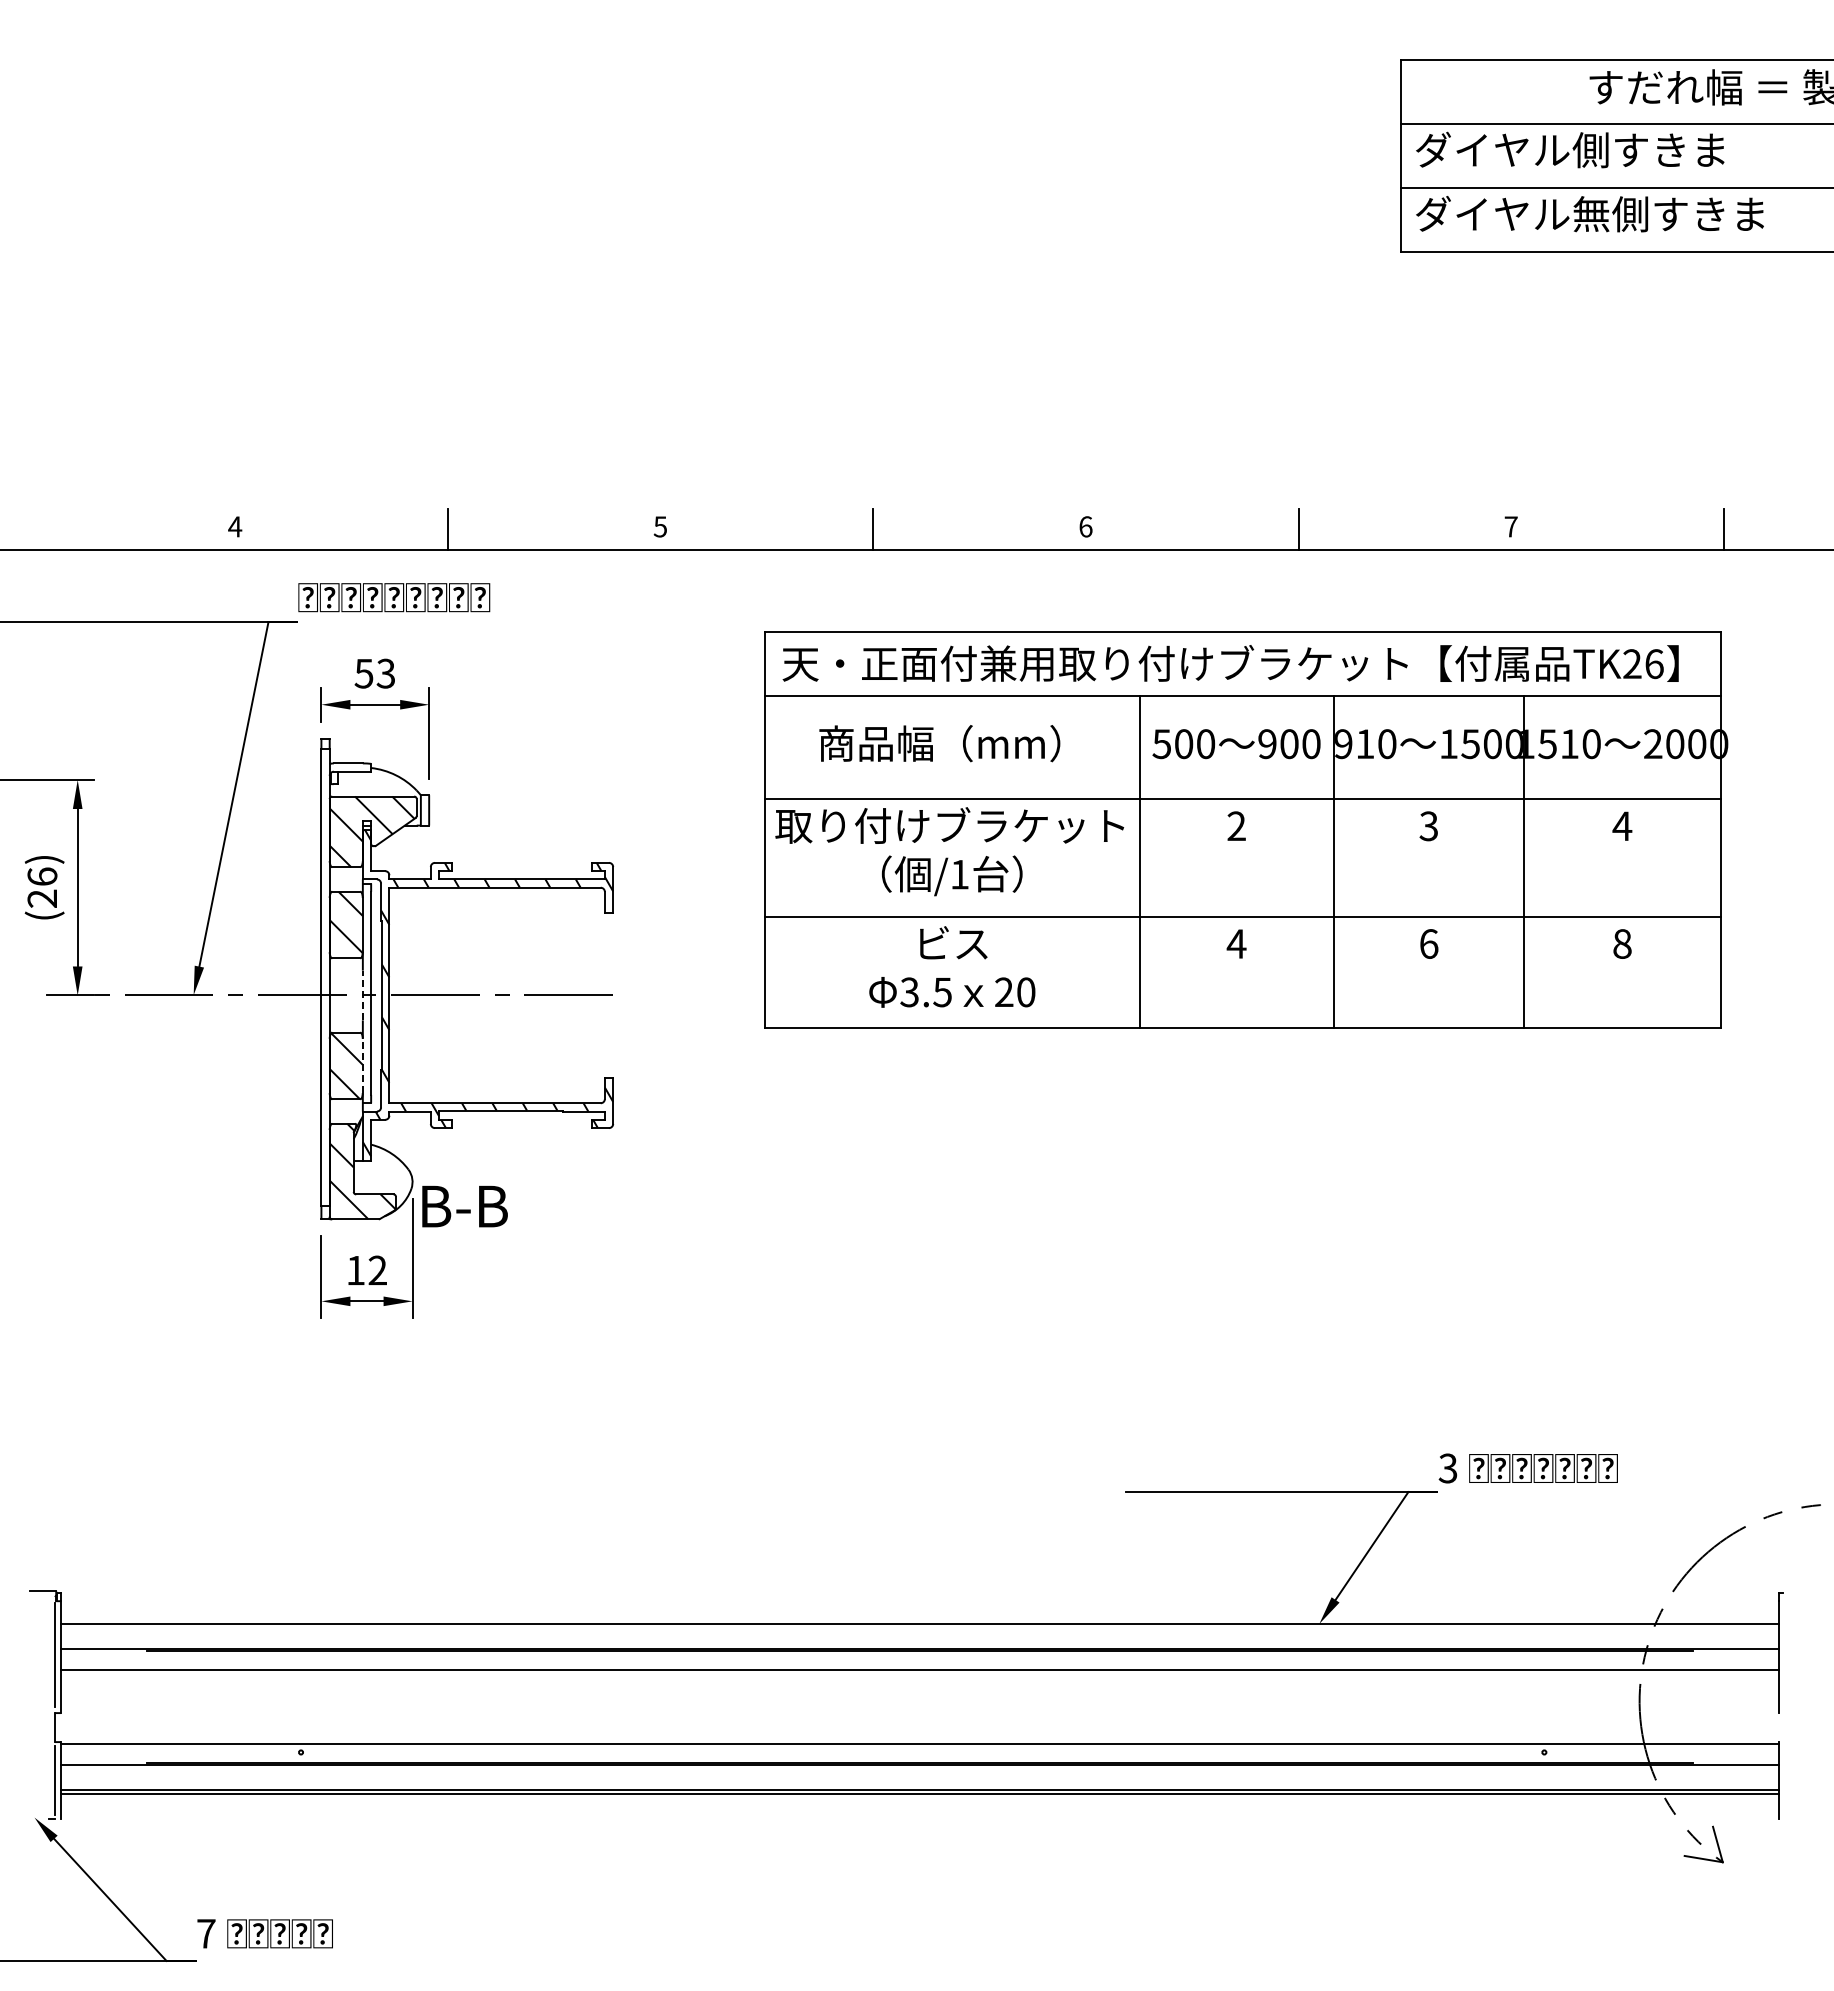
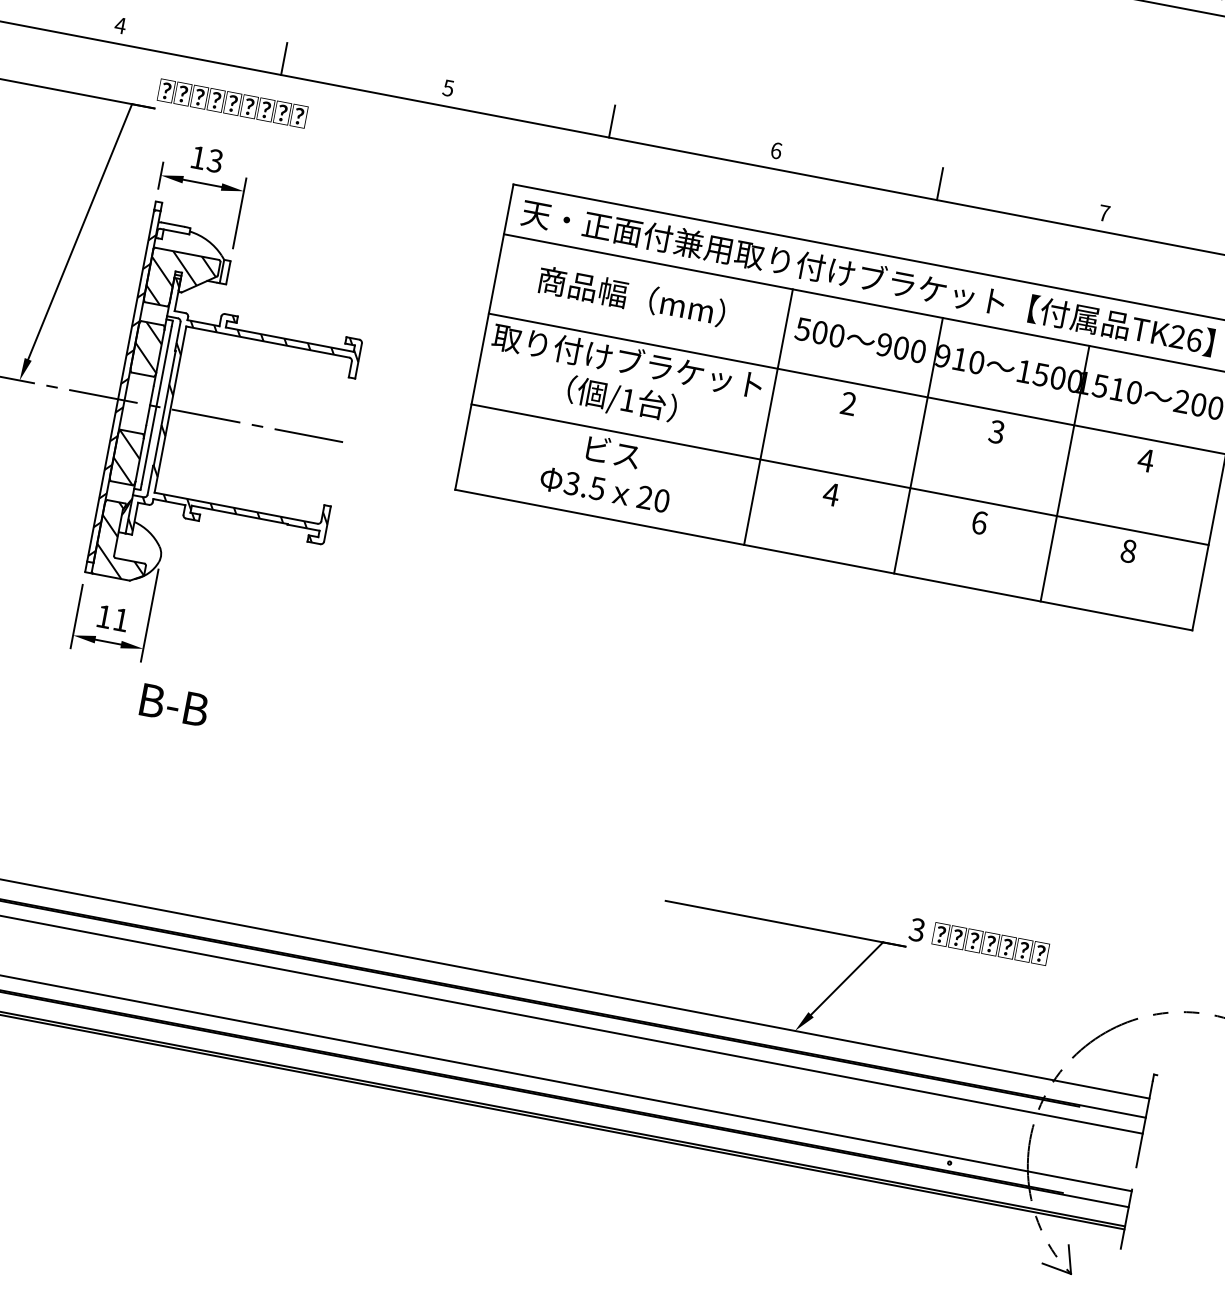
text: (363, 673) -> (197, 157), 53 -> 13
hatch: (325, 973) -> (124, 383), added
line: (362, 995) -> (149, 405), dashed -> solid
line: (362, 1065) -> (139, 459), dashed -> solid
text: (464, 1206) -> (174, 705), moved
text: (377, 1269) -> (121, 619), 12 -> 11

